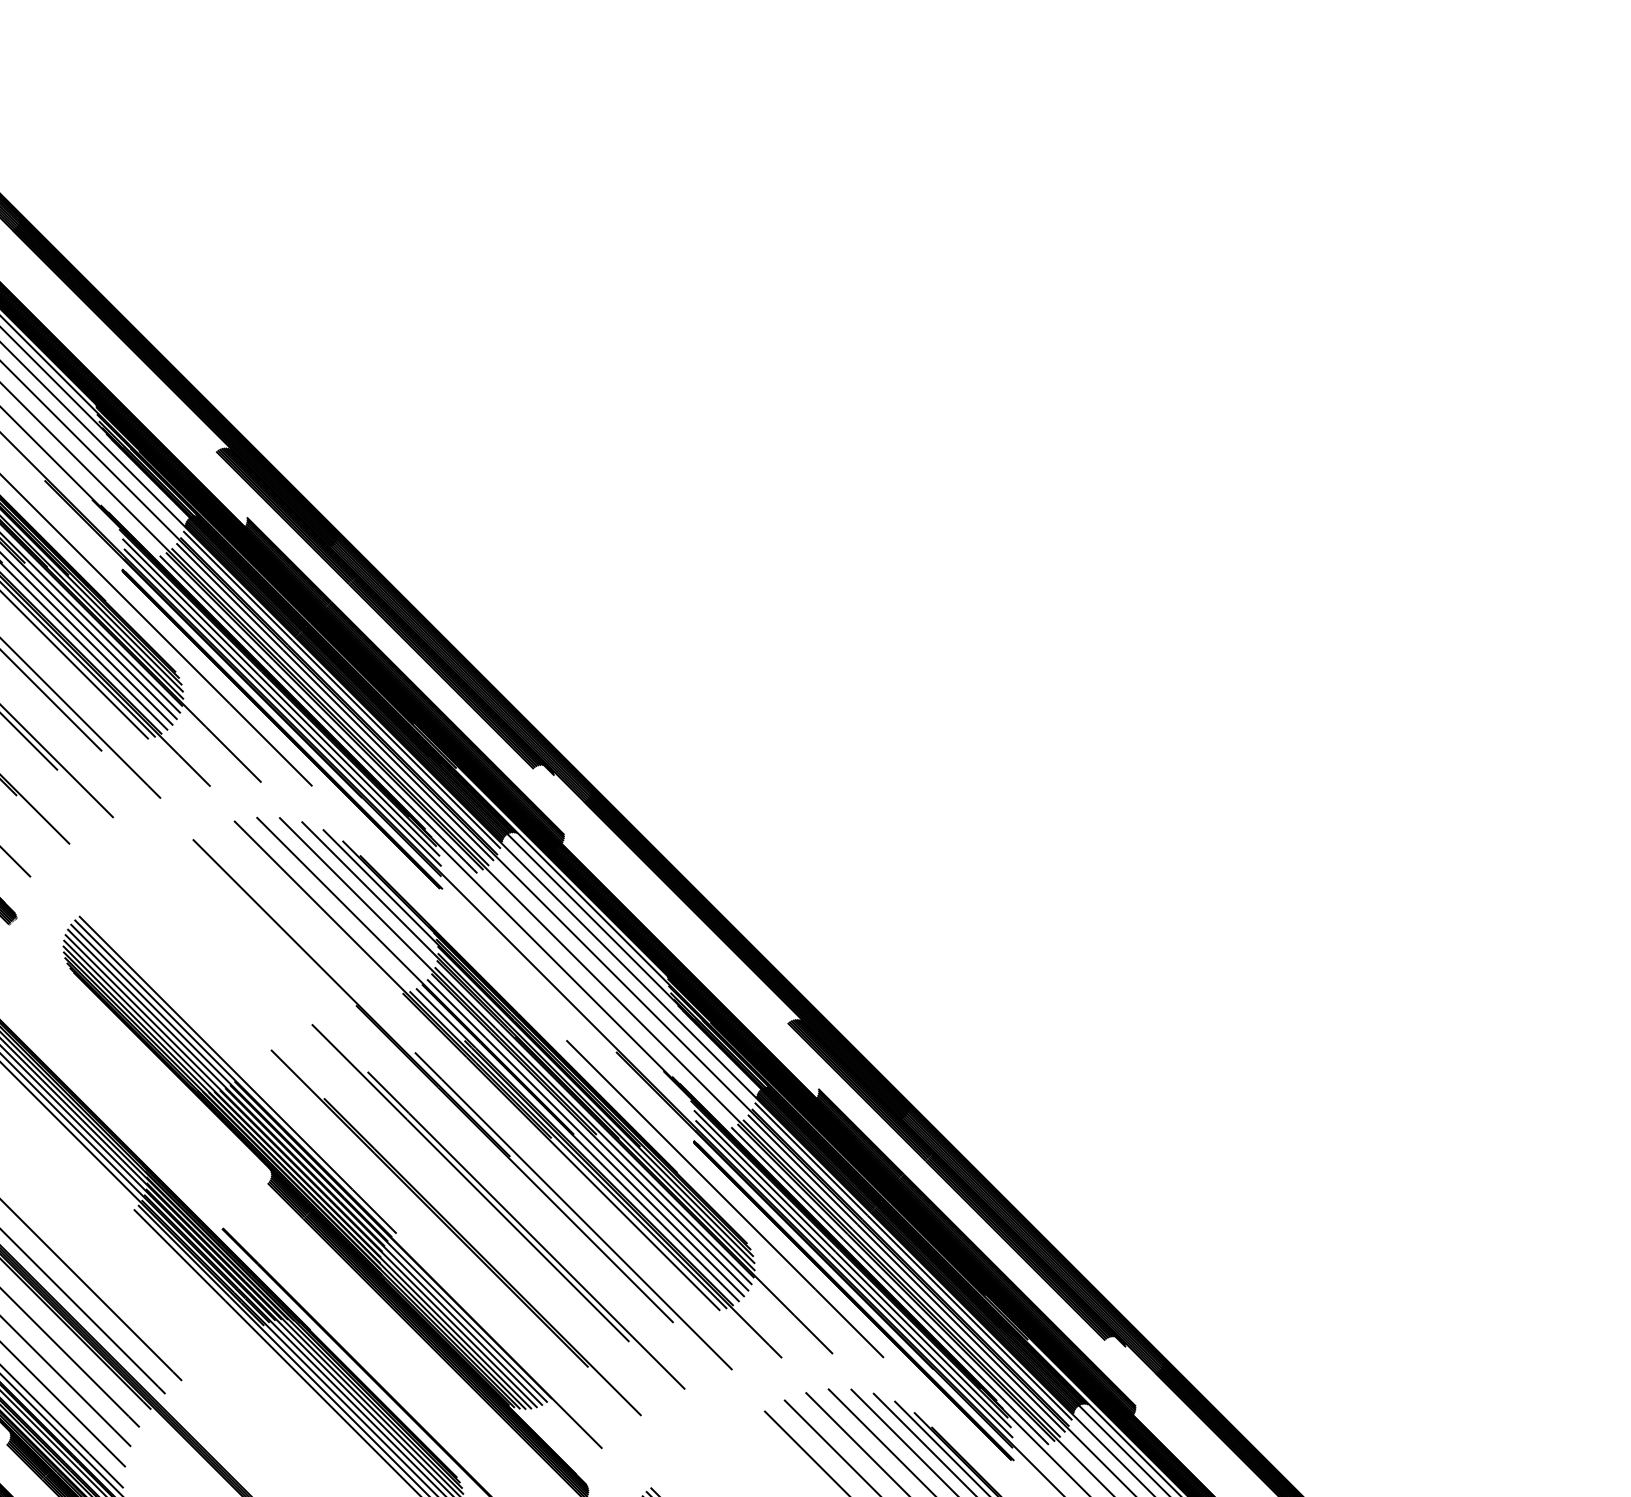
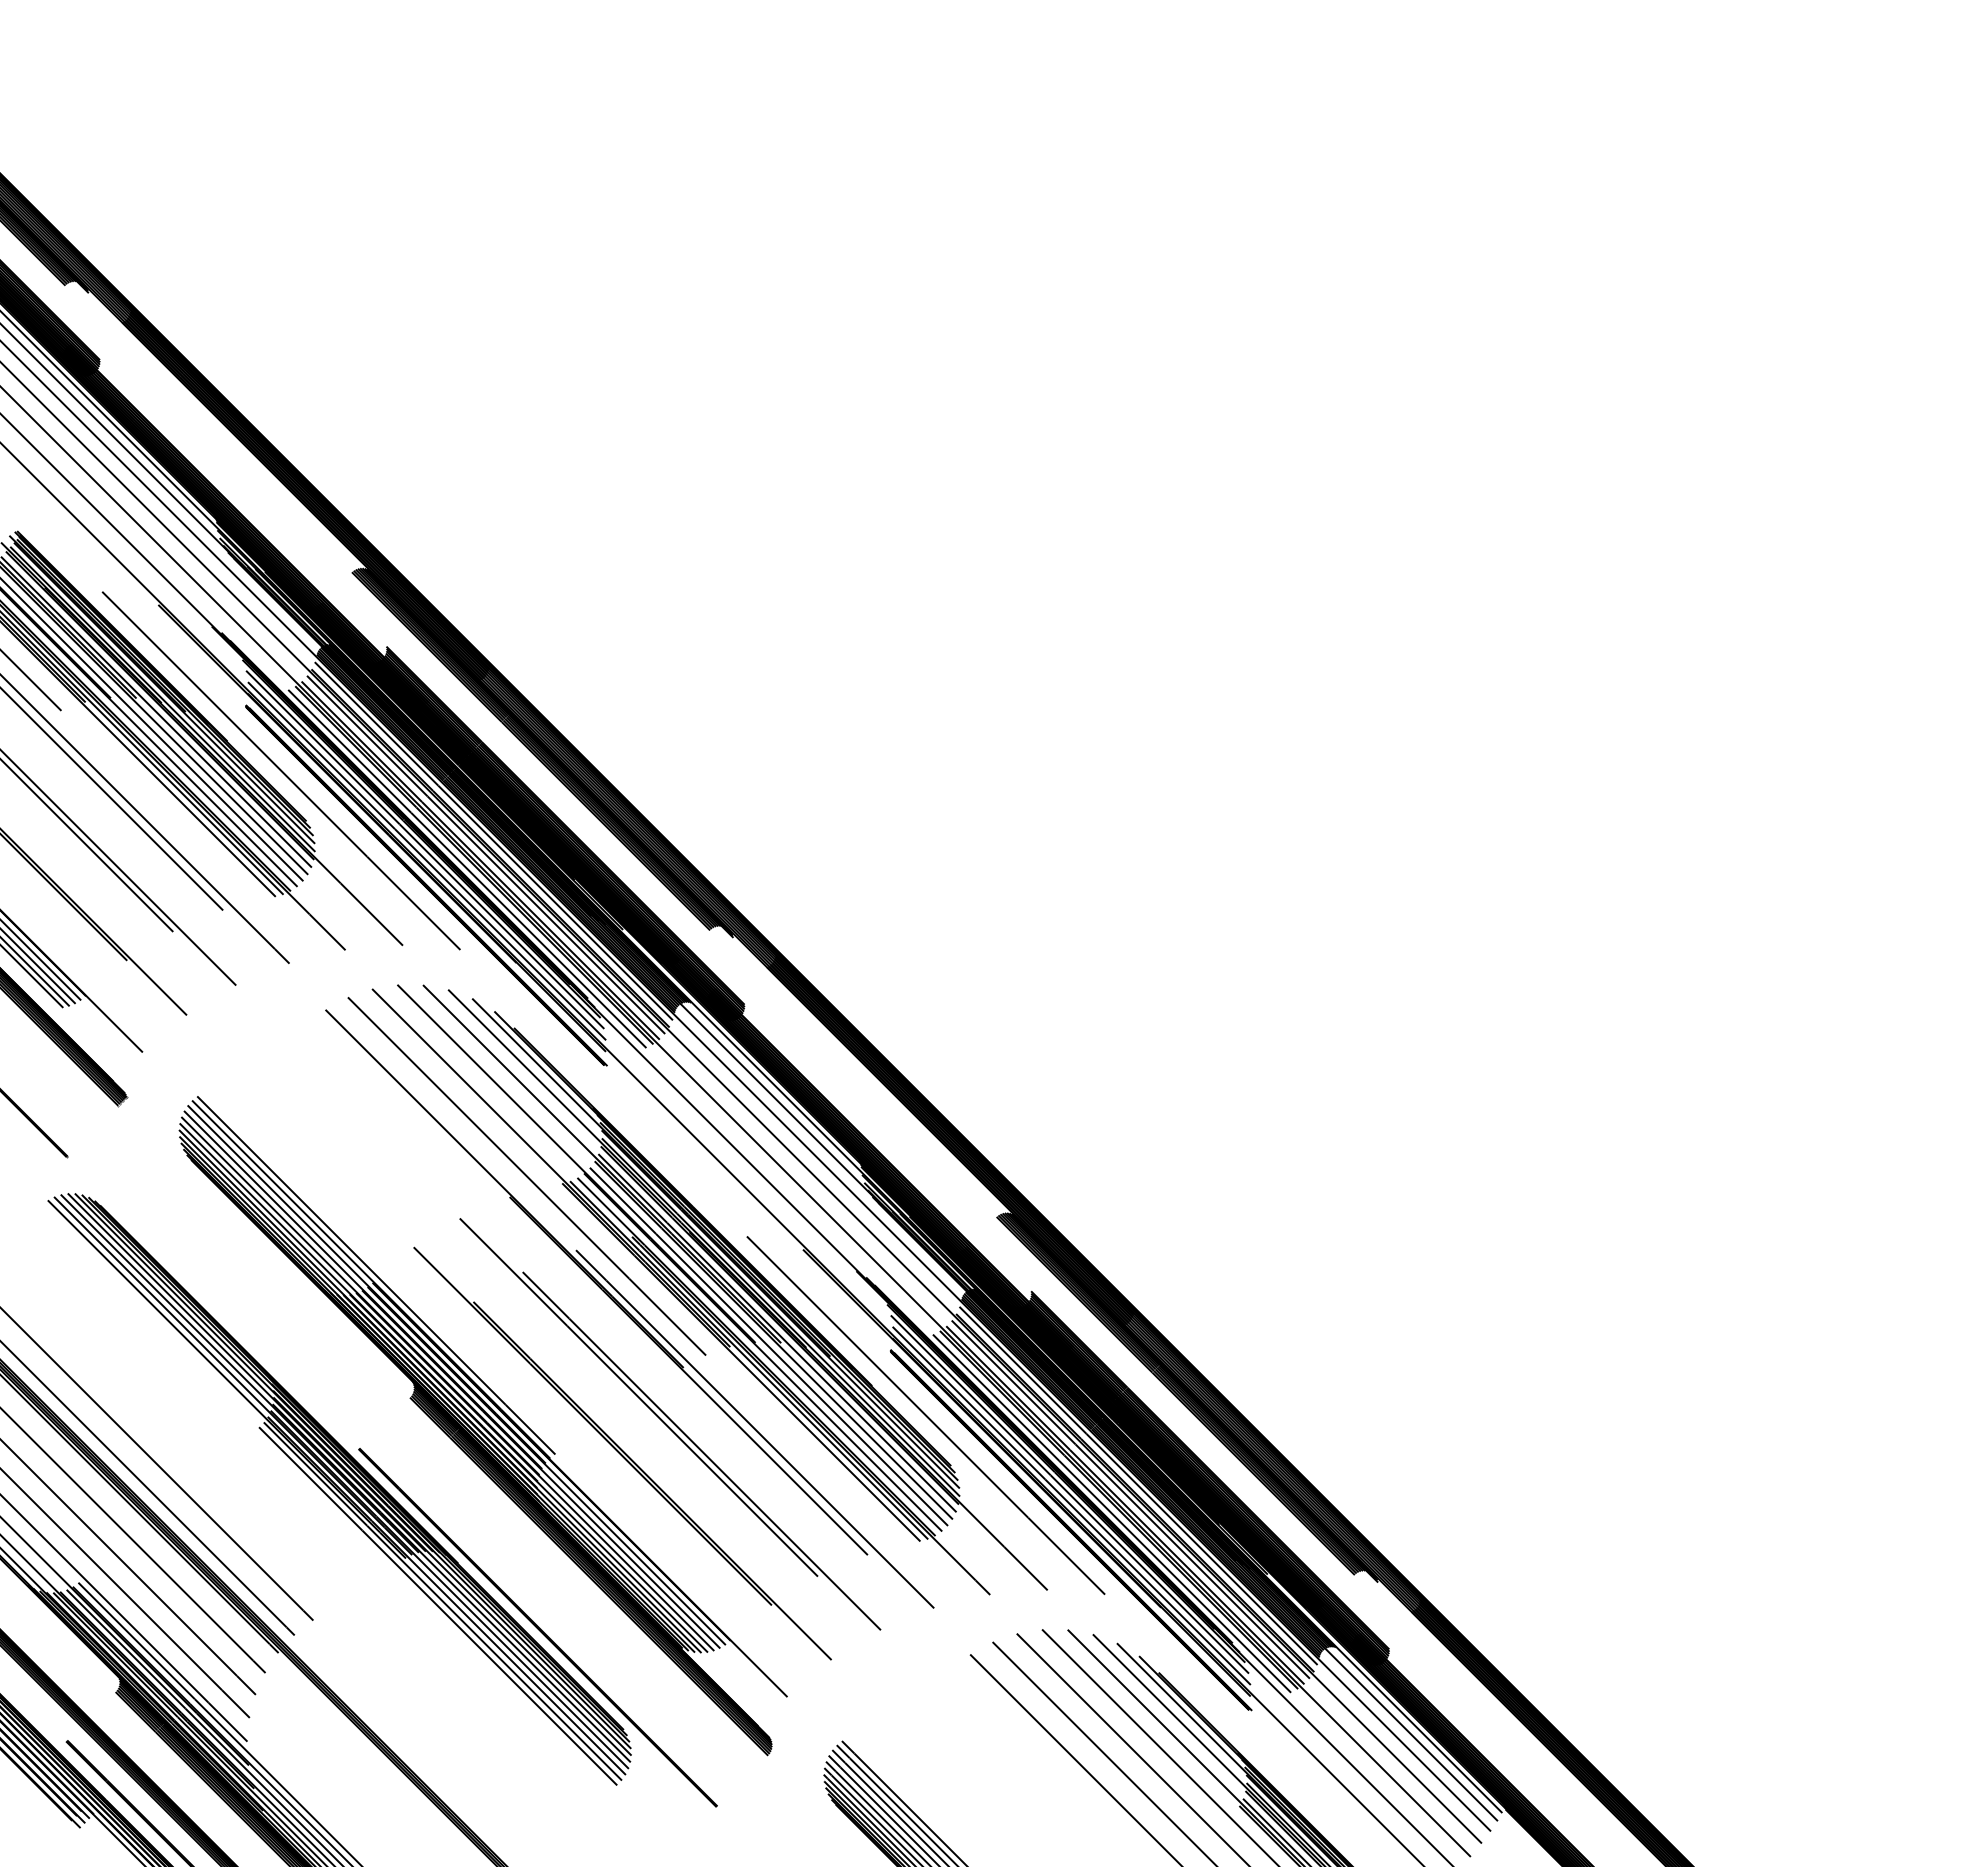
line: (370, 987) -> (526, 1176), added

